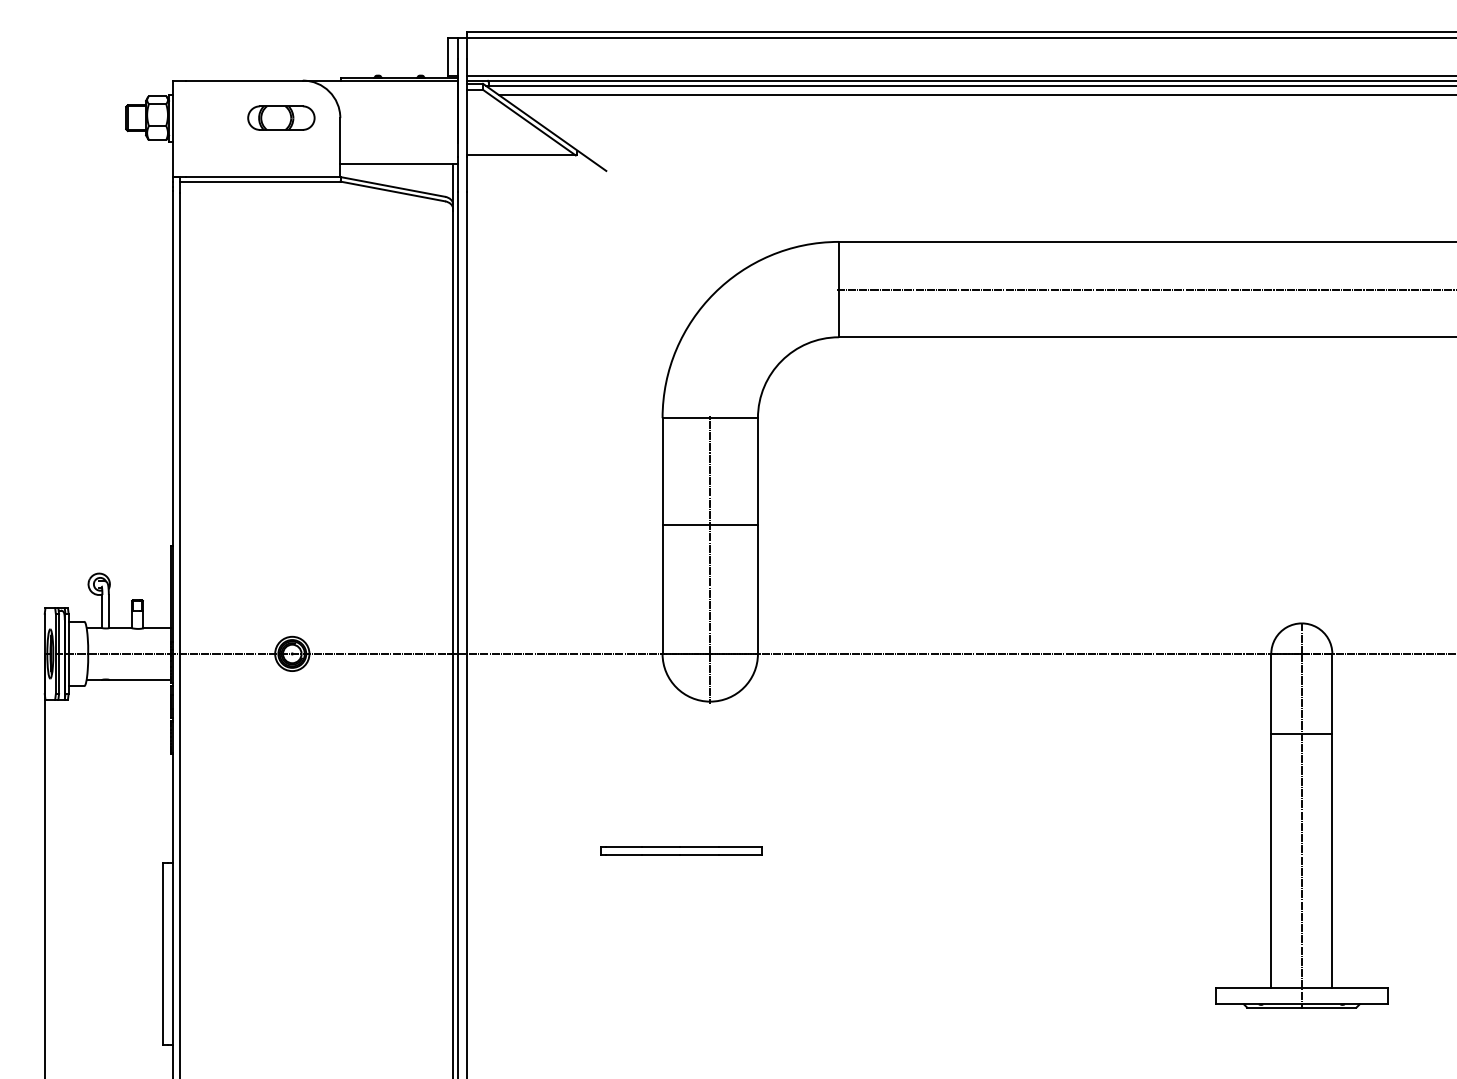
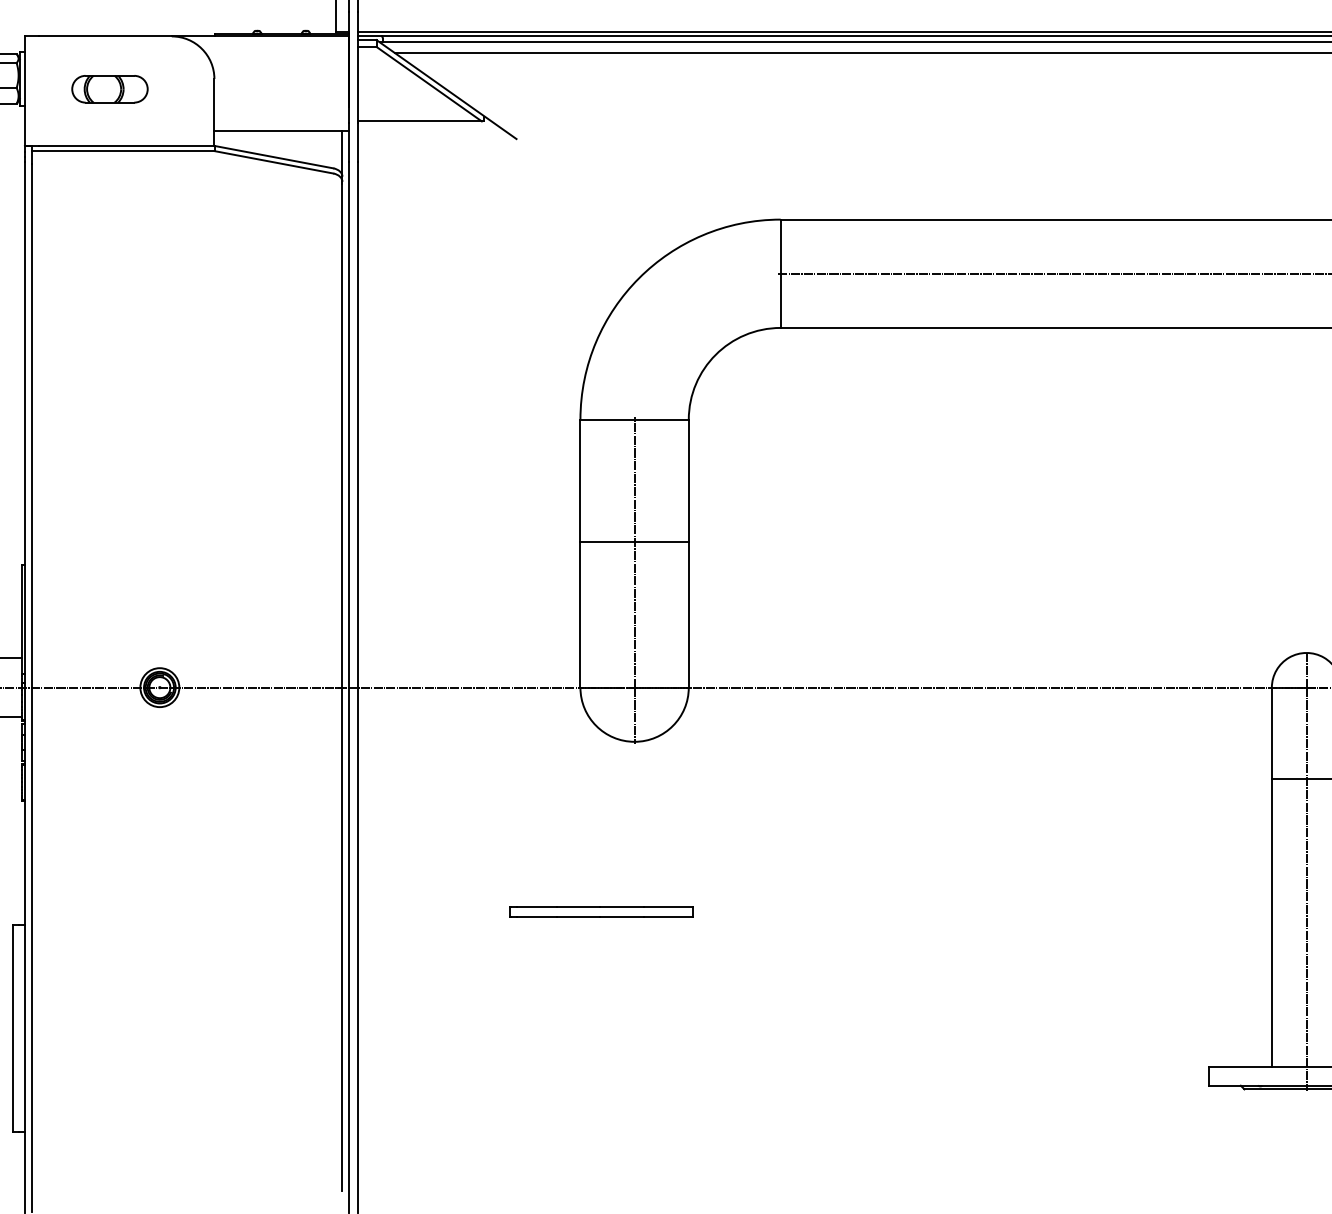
part: (281, 117) -> (110, 88), moved

